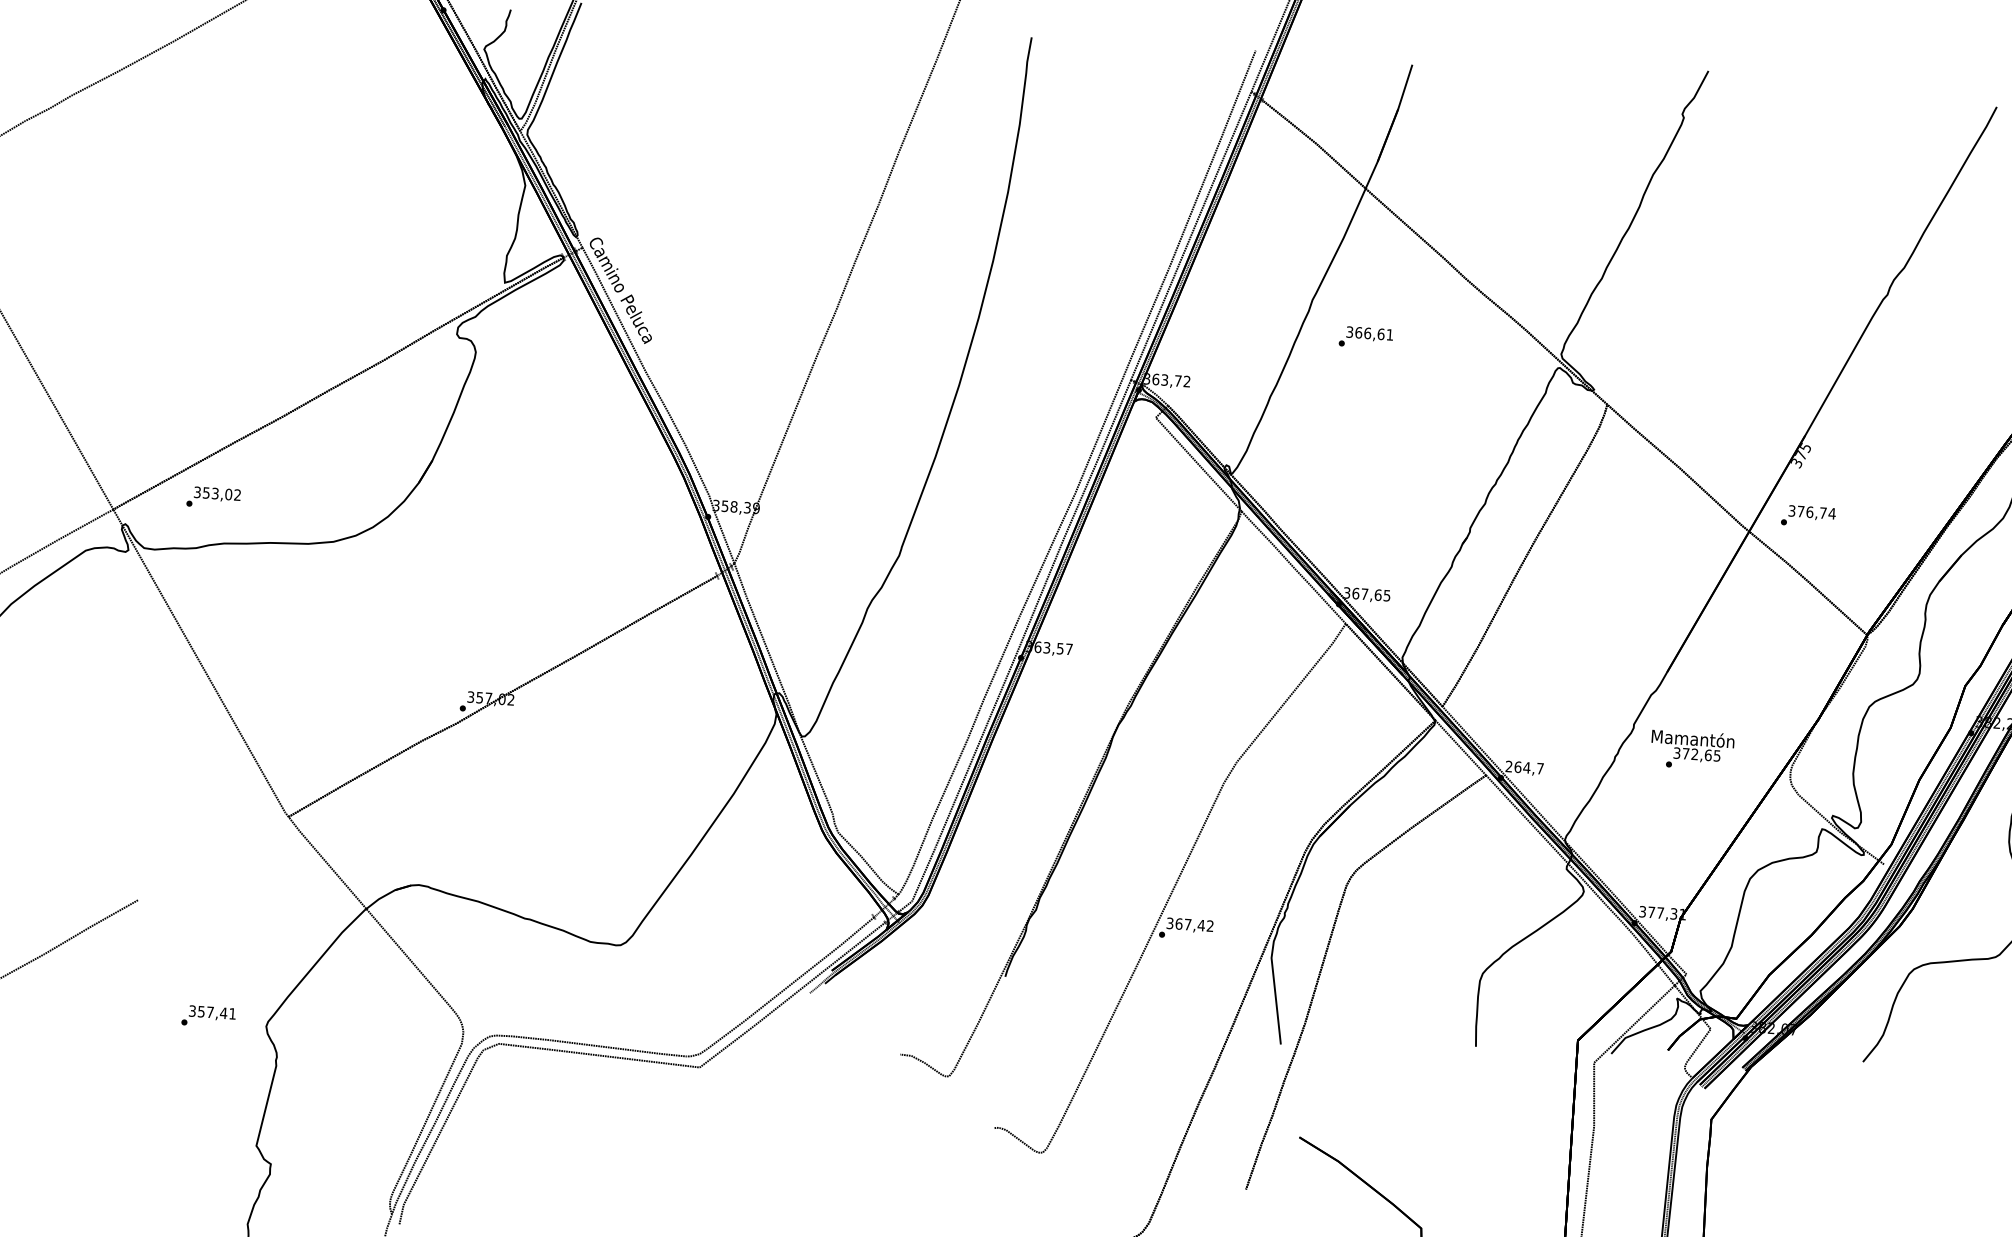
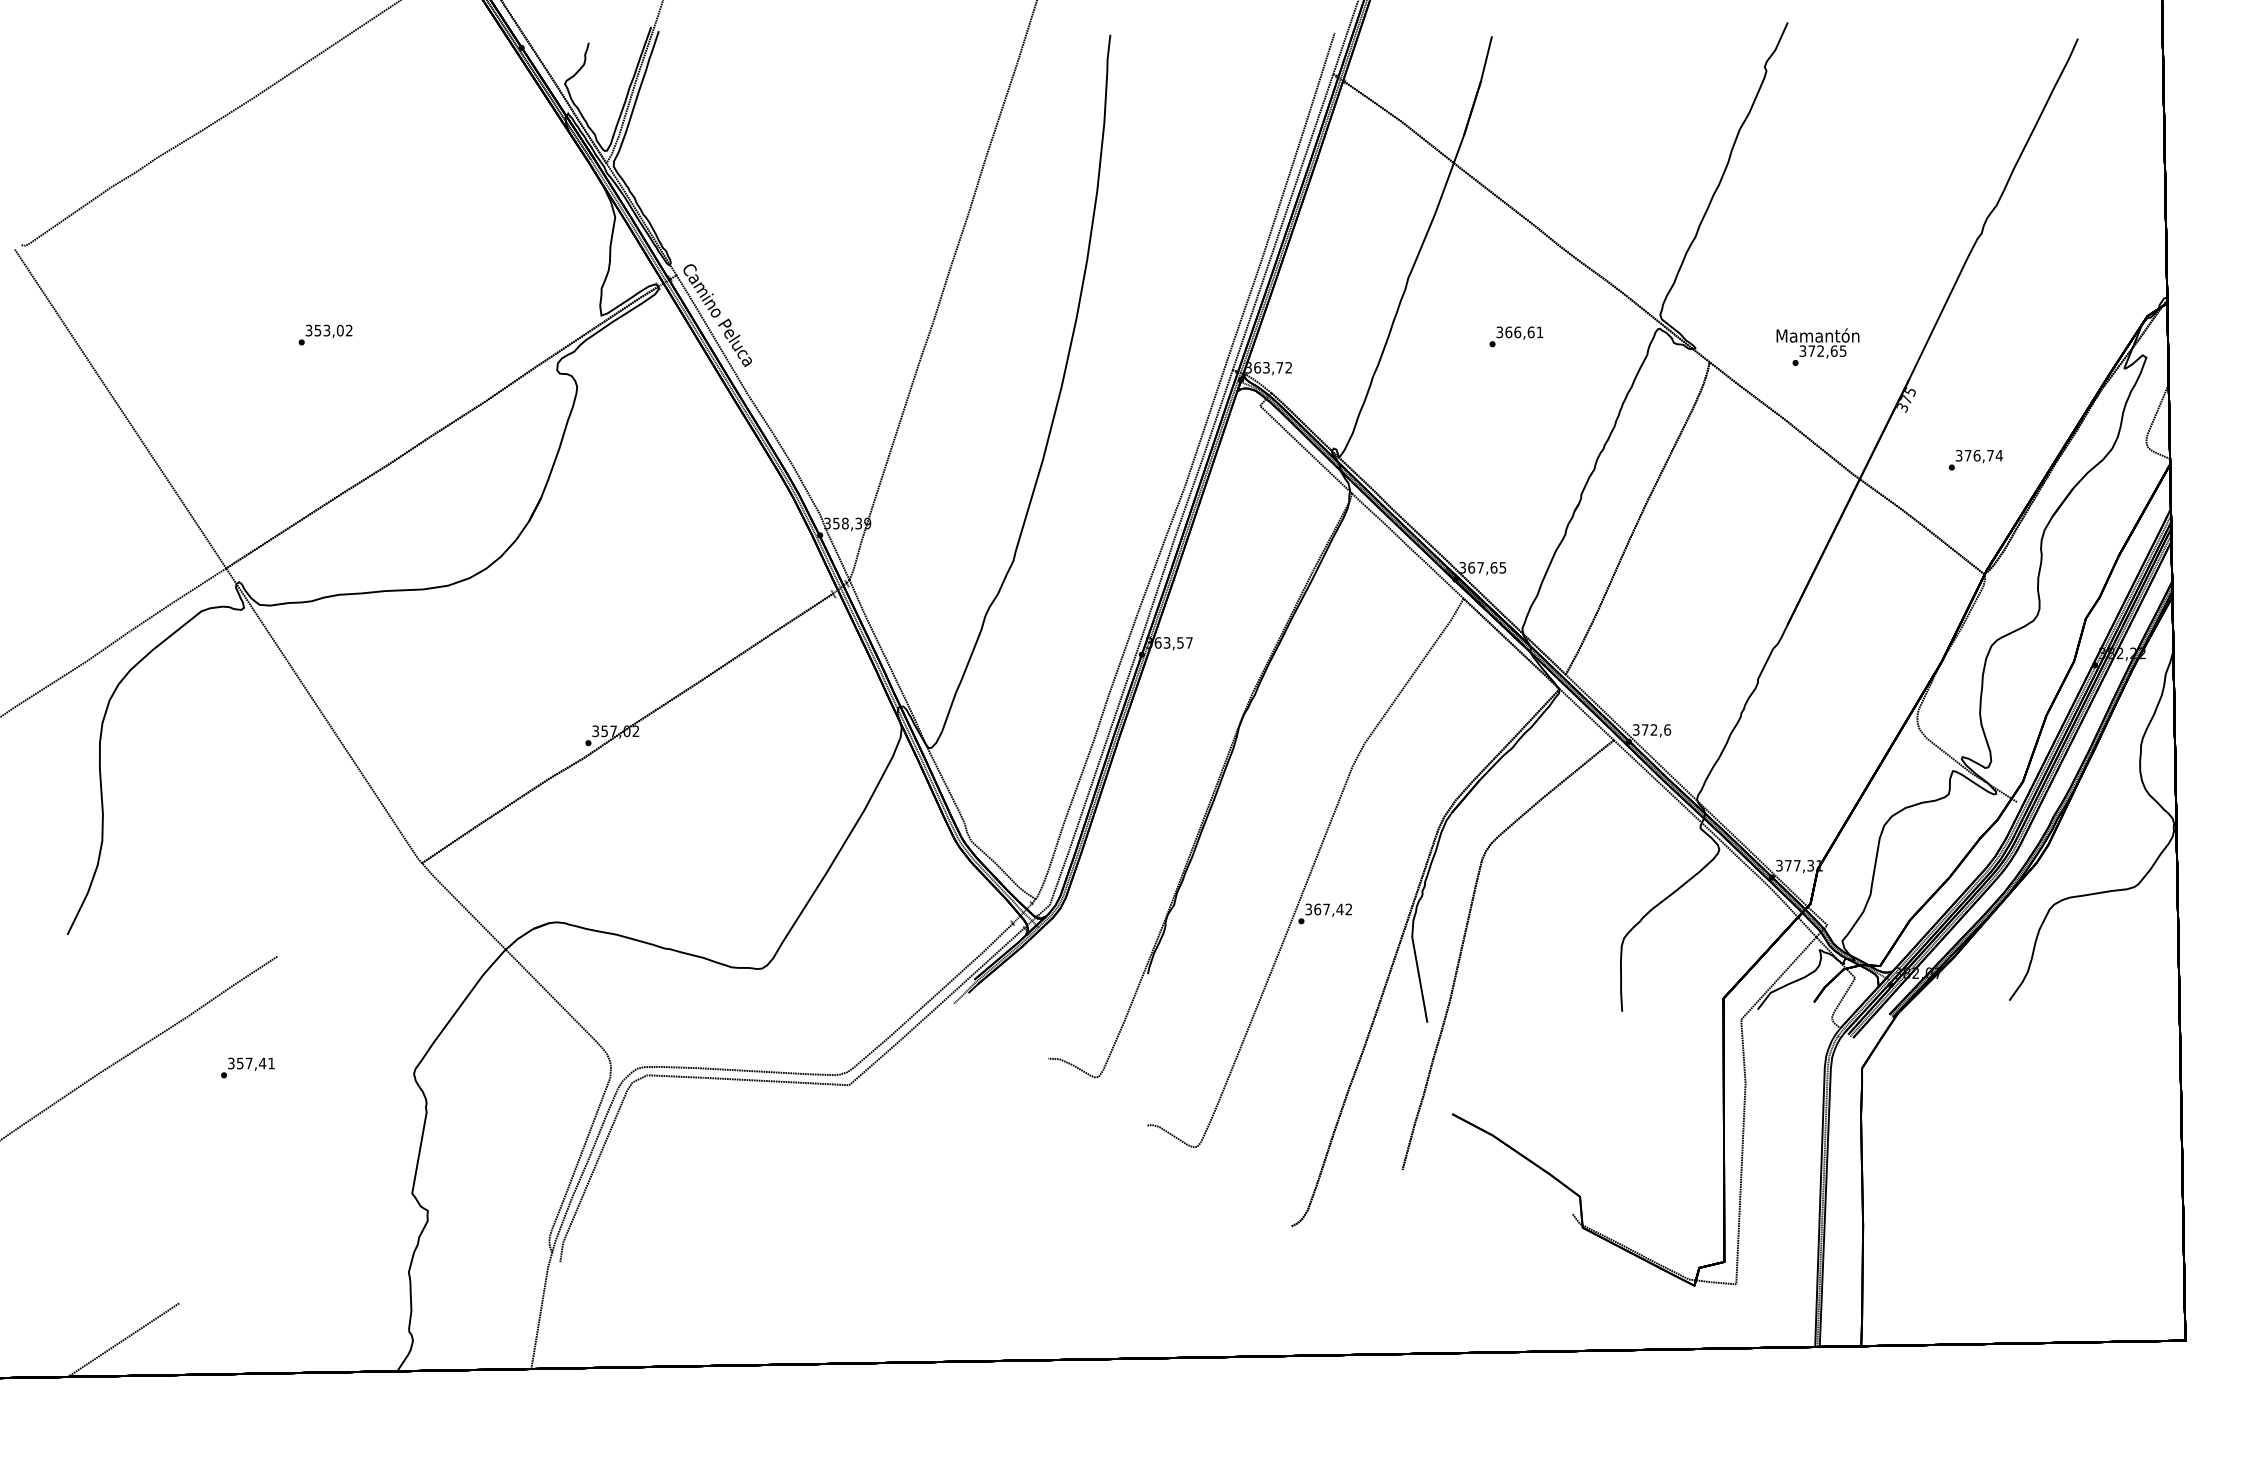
text: (1366, 337) -> (1516, 336), moved
text: (213, 497) -> (325, 334), moved
text: (1808, 515) -> (1975, 459), moved
text: (1691, 749) -> (1817, 346), moved
text: (1524, 767) -> (1651, 729), 264,7 -> 372,6
text: (208, 1016) -> (247, 1067), moved

